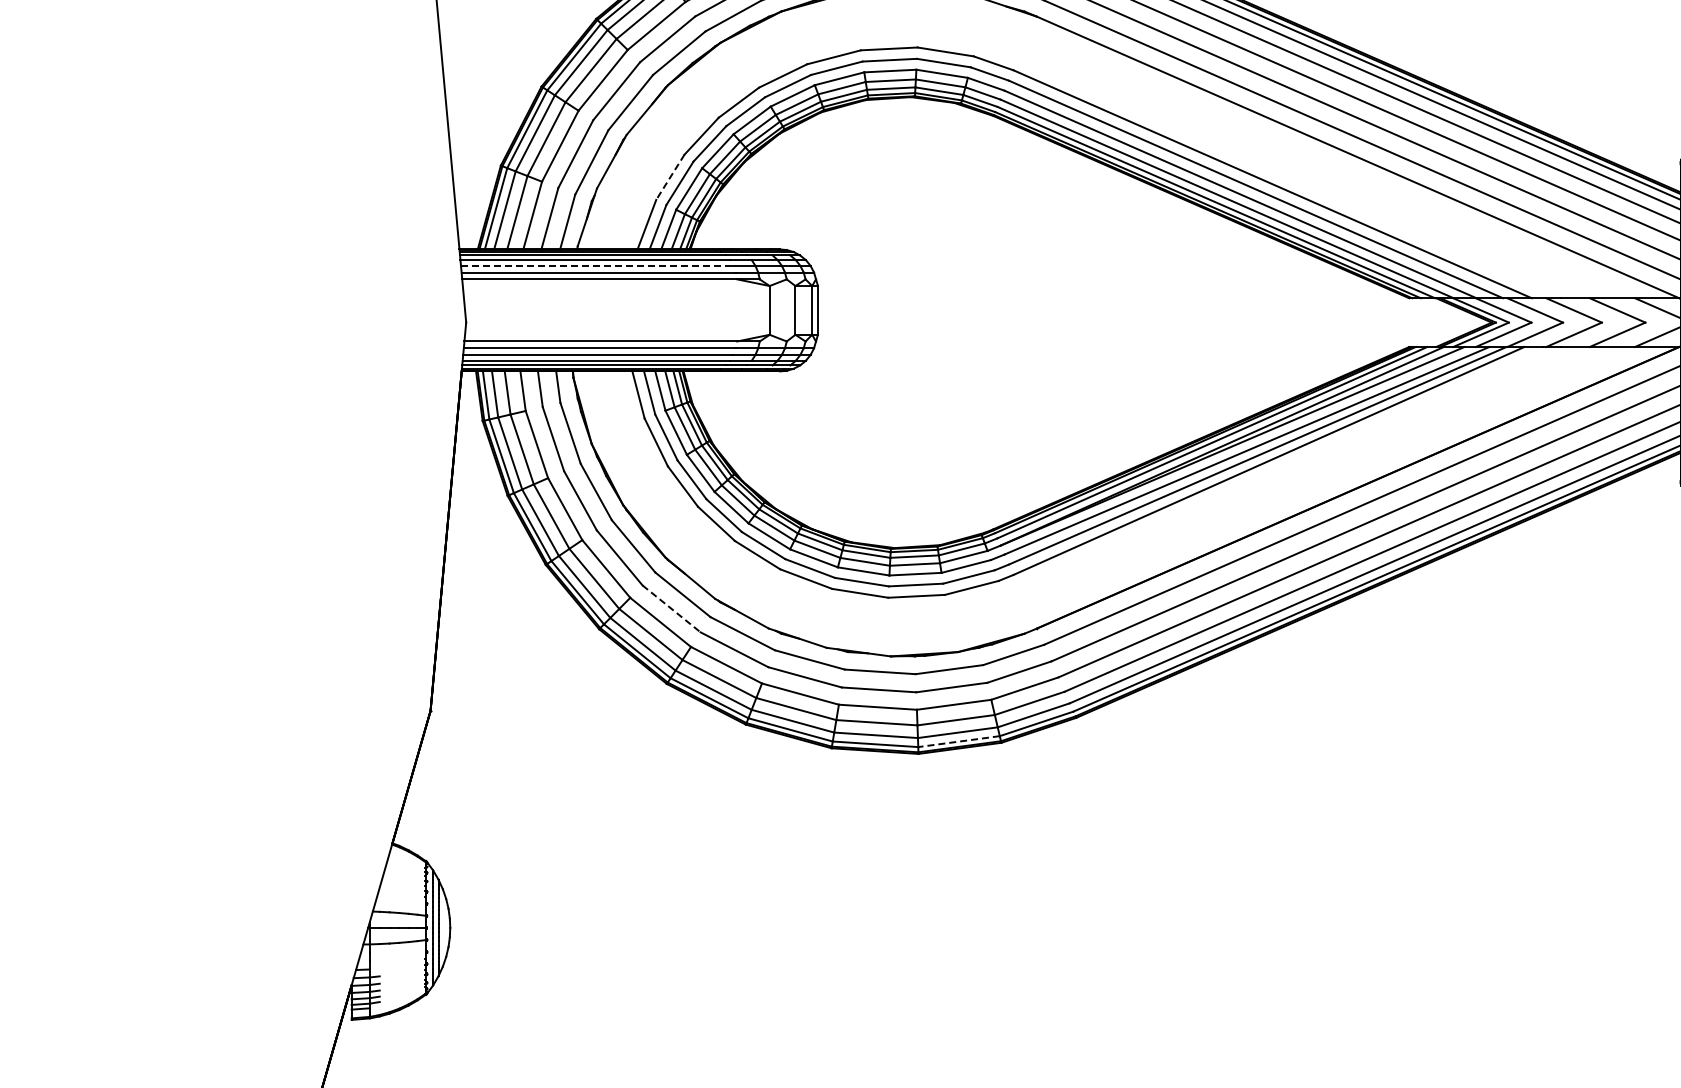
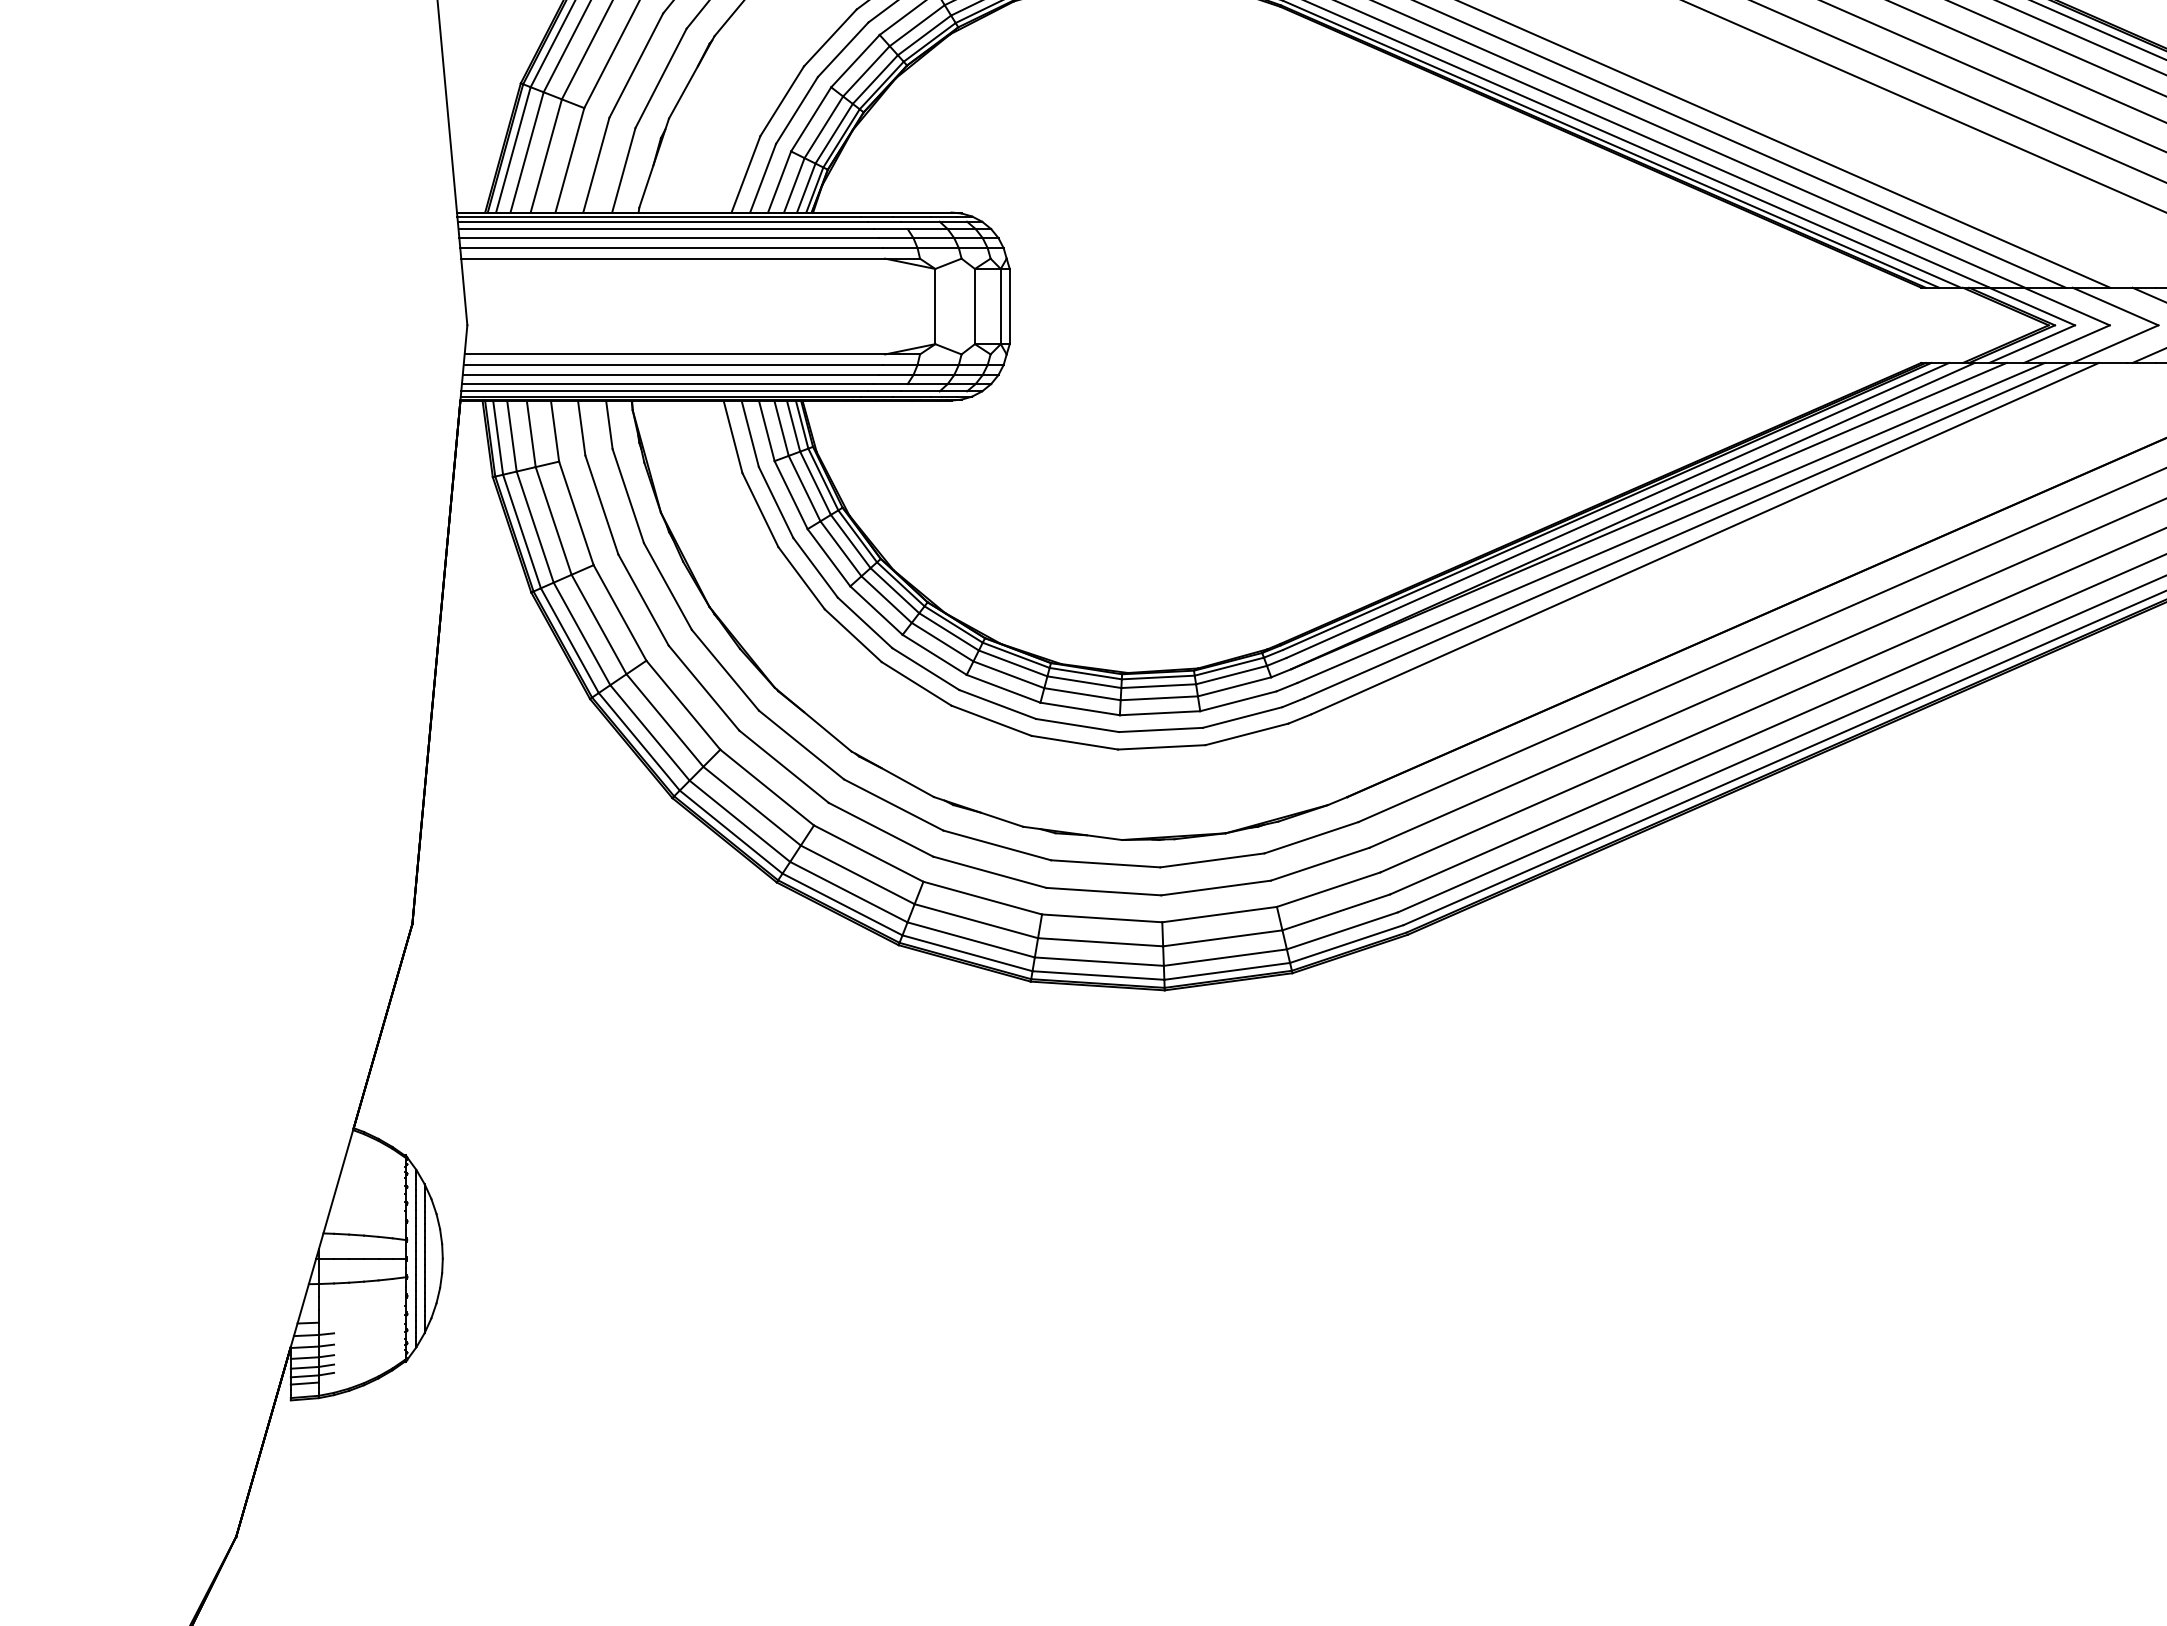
line: (670, 177) -> (782, 101), dashed -> solid
line: (597, 266) -> (669, 238), dashed -> solid
line: (671, 609) -> (783, 767), dashed -> solid
line: (958, 741) -> (1226, 971), dashed -> solid

